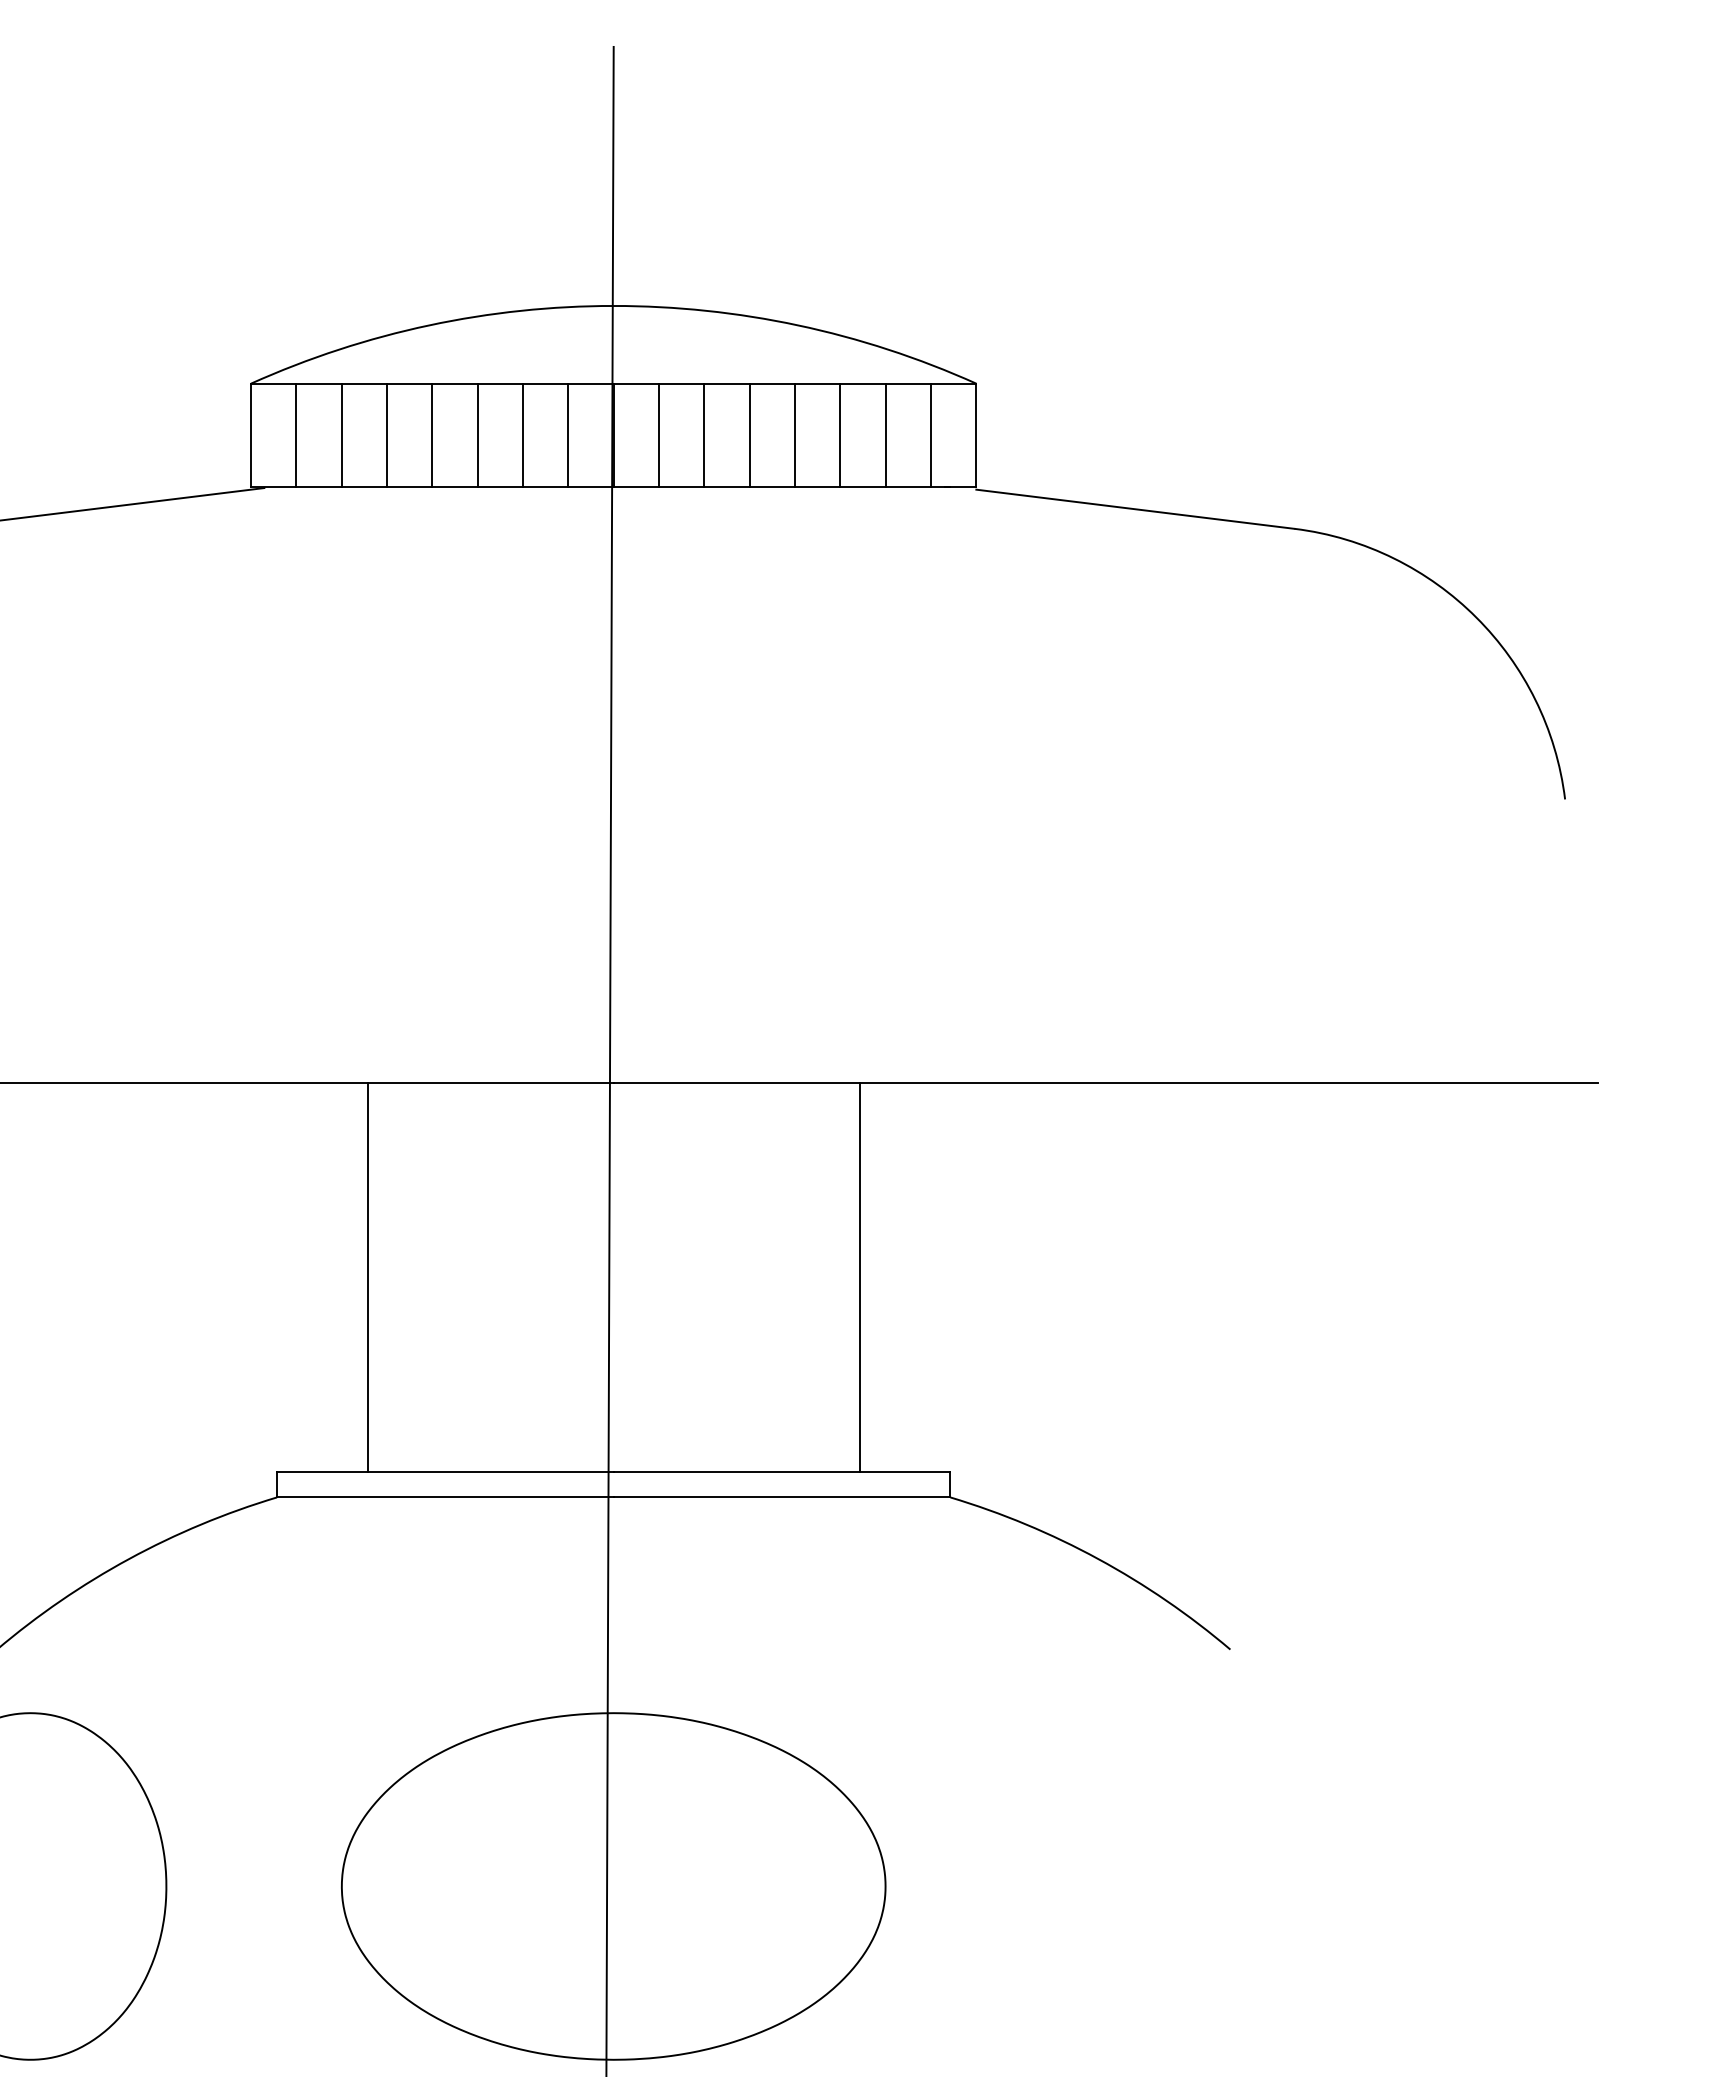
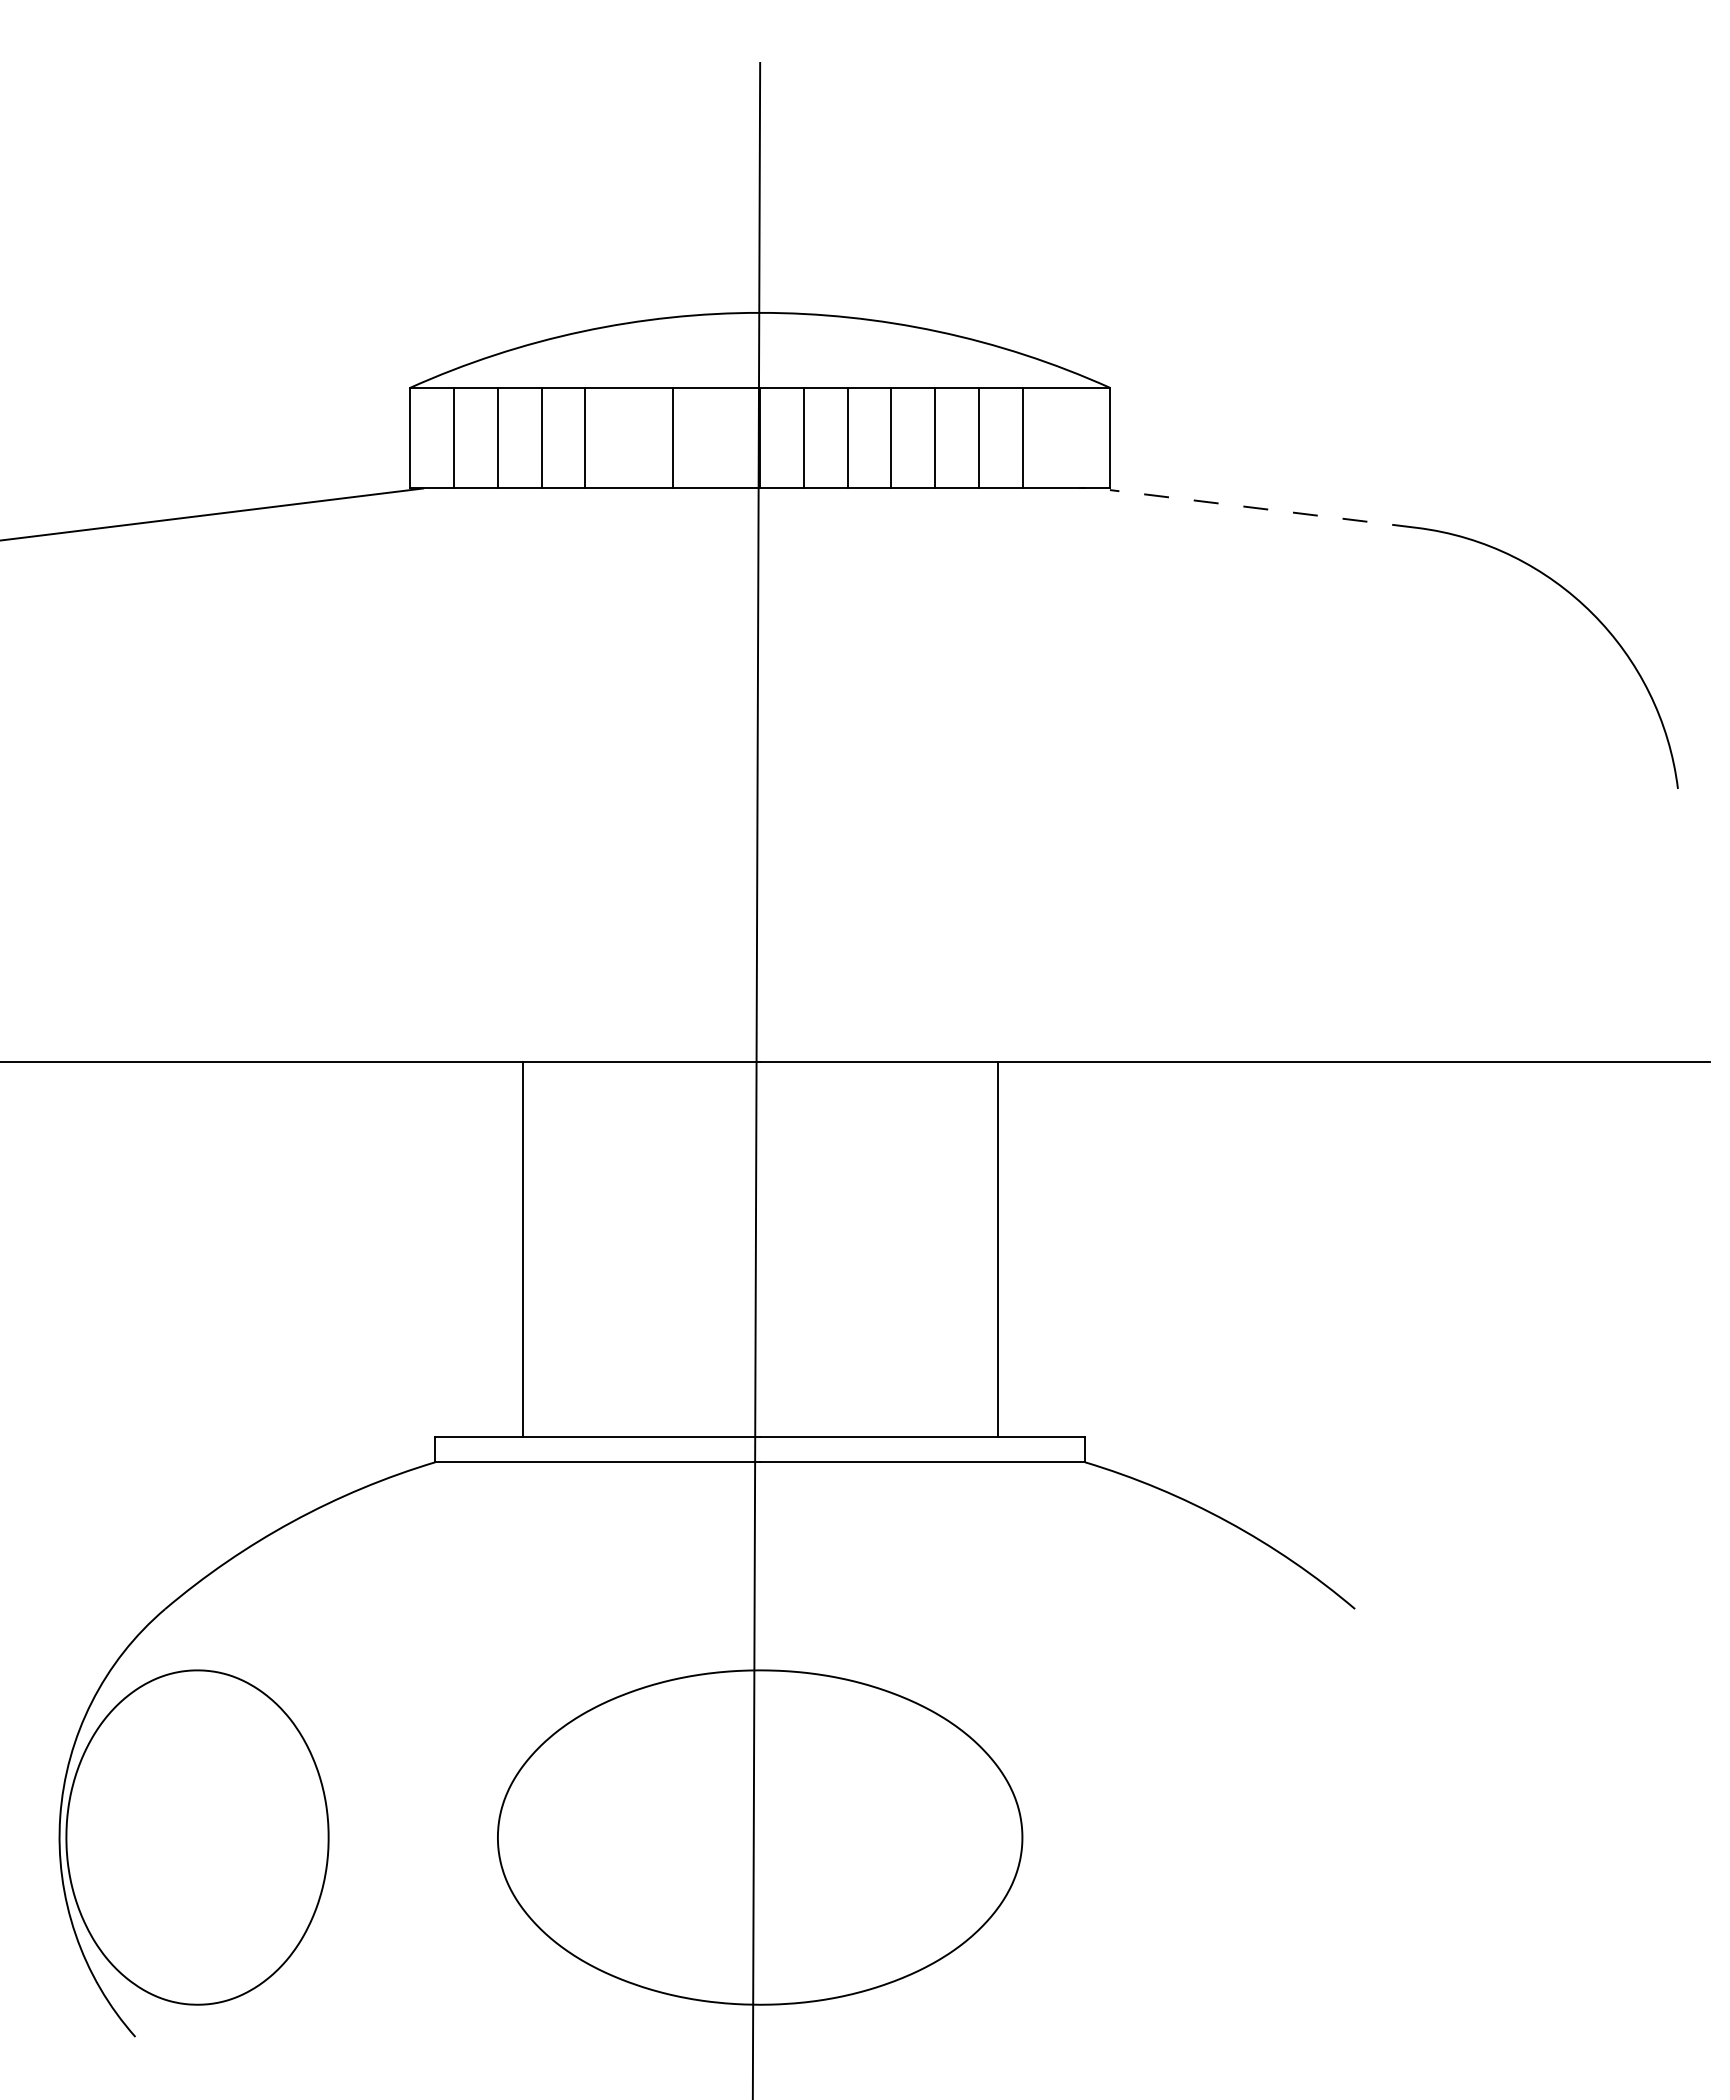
line: (477, 435) -> (628, 437), removed
line: (568, 435) -> (716, 437), removed
line: (931, 435) -> (1066, 437), removed
line: (1135, 508) -> (1263, 508), solid -> dashed

